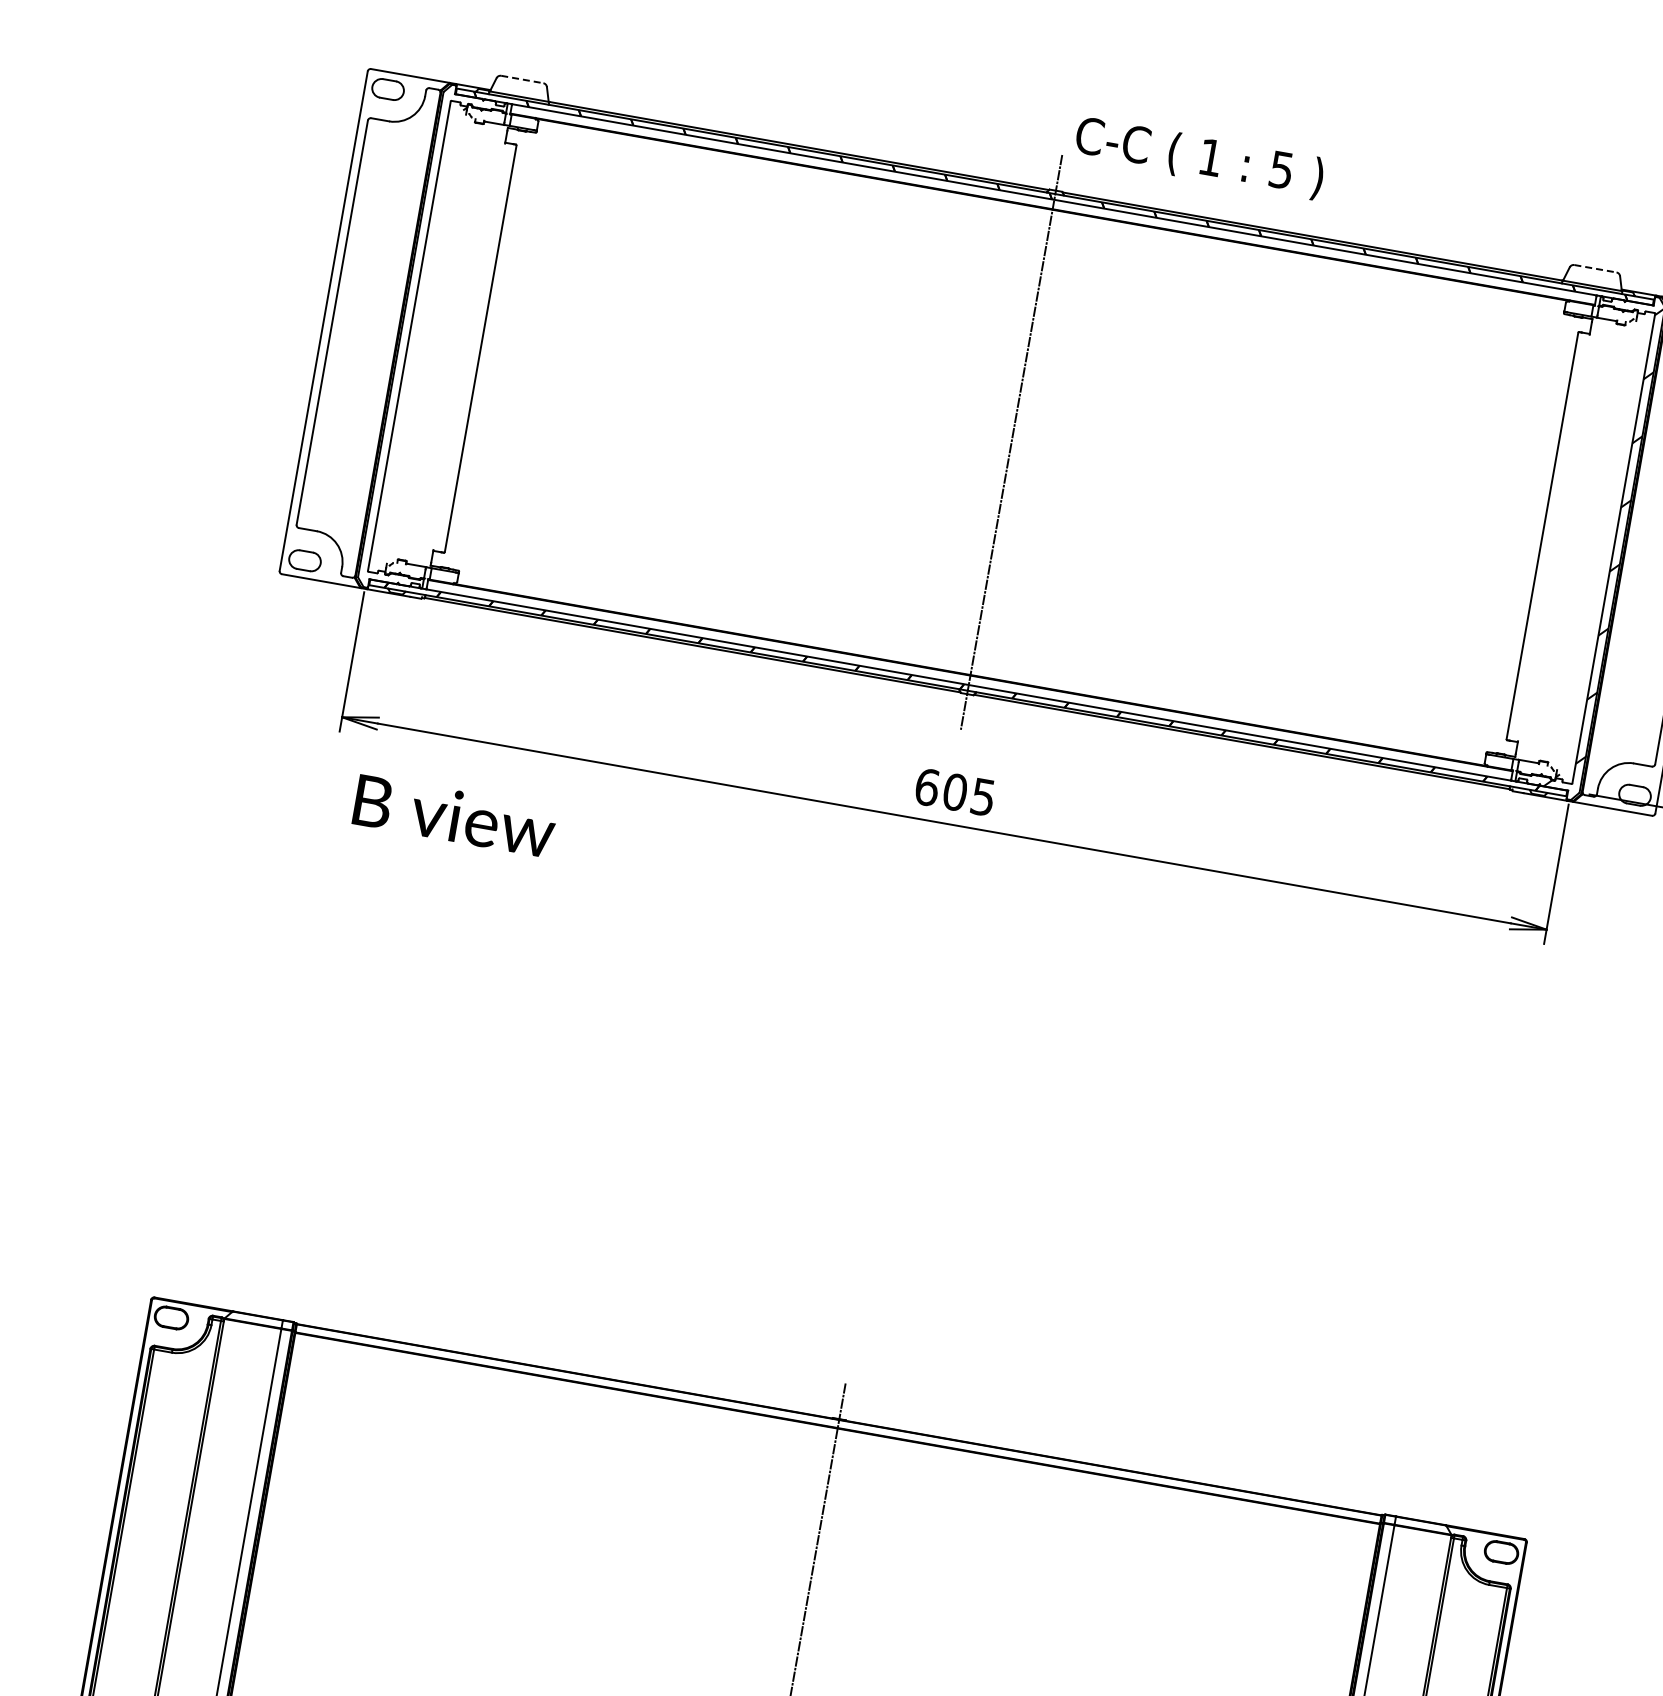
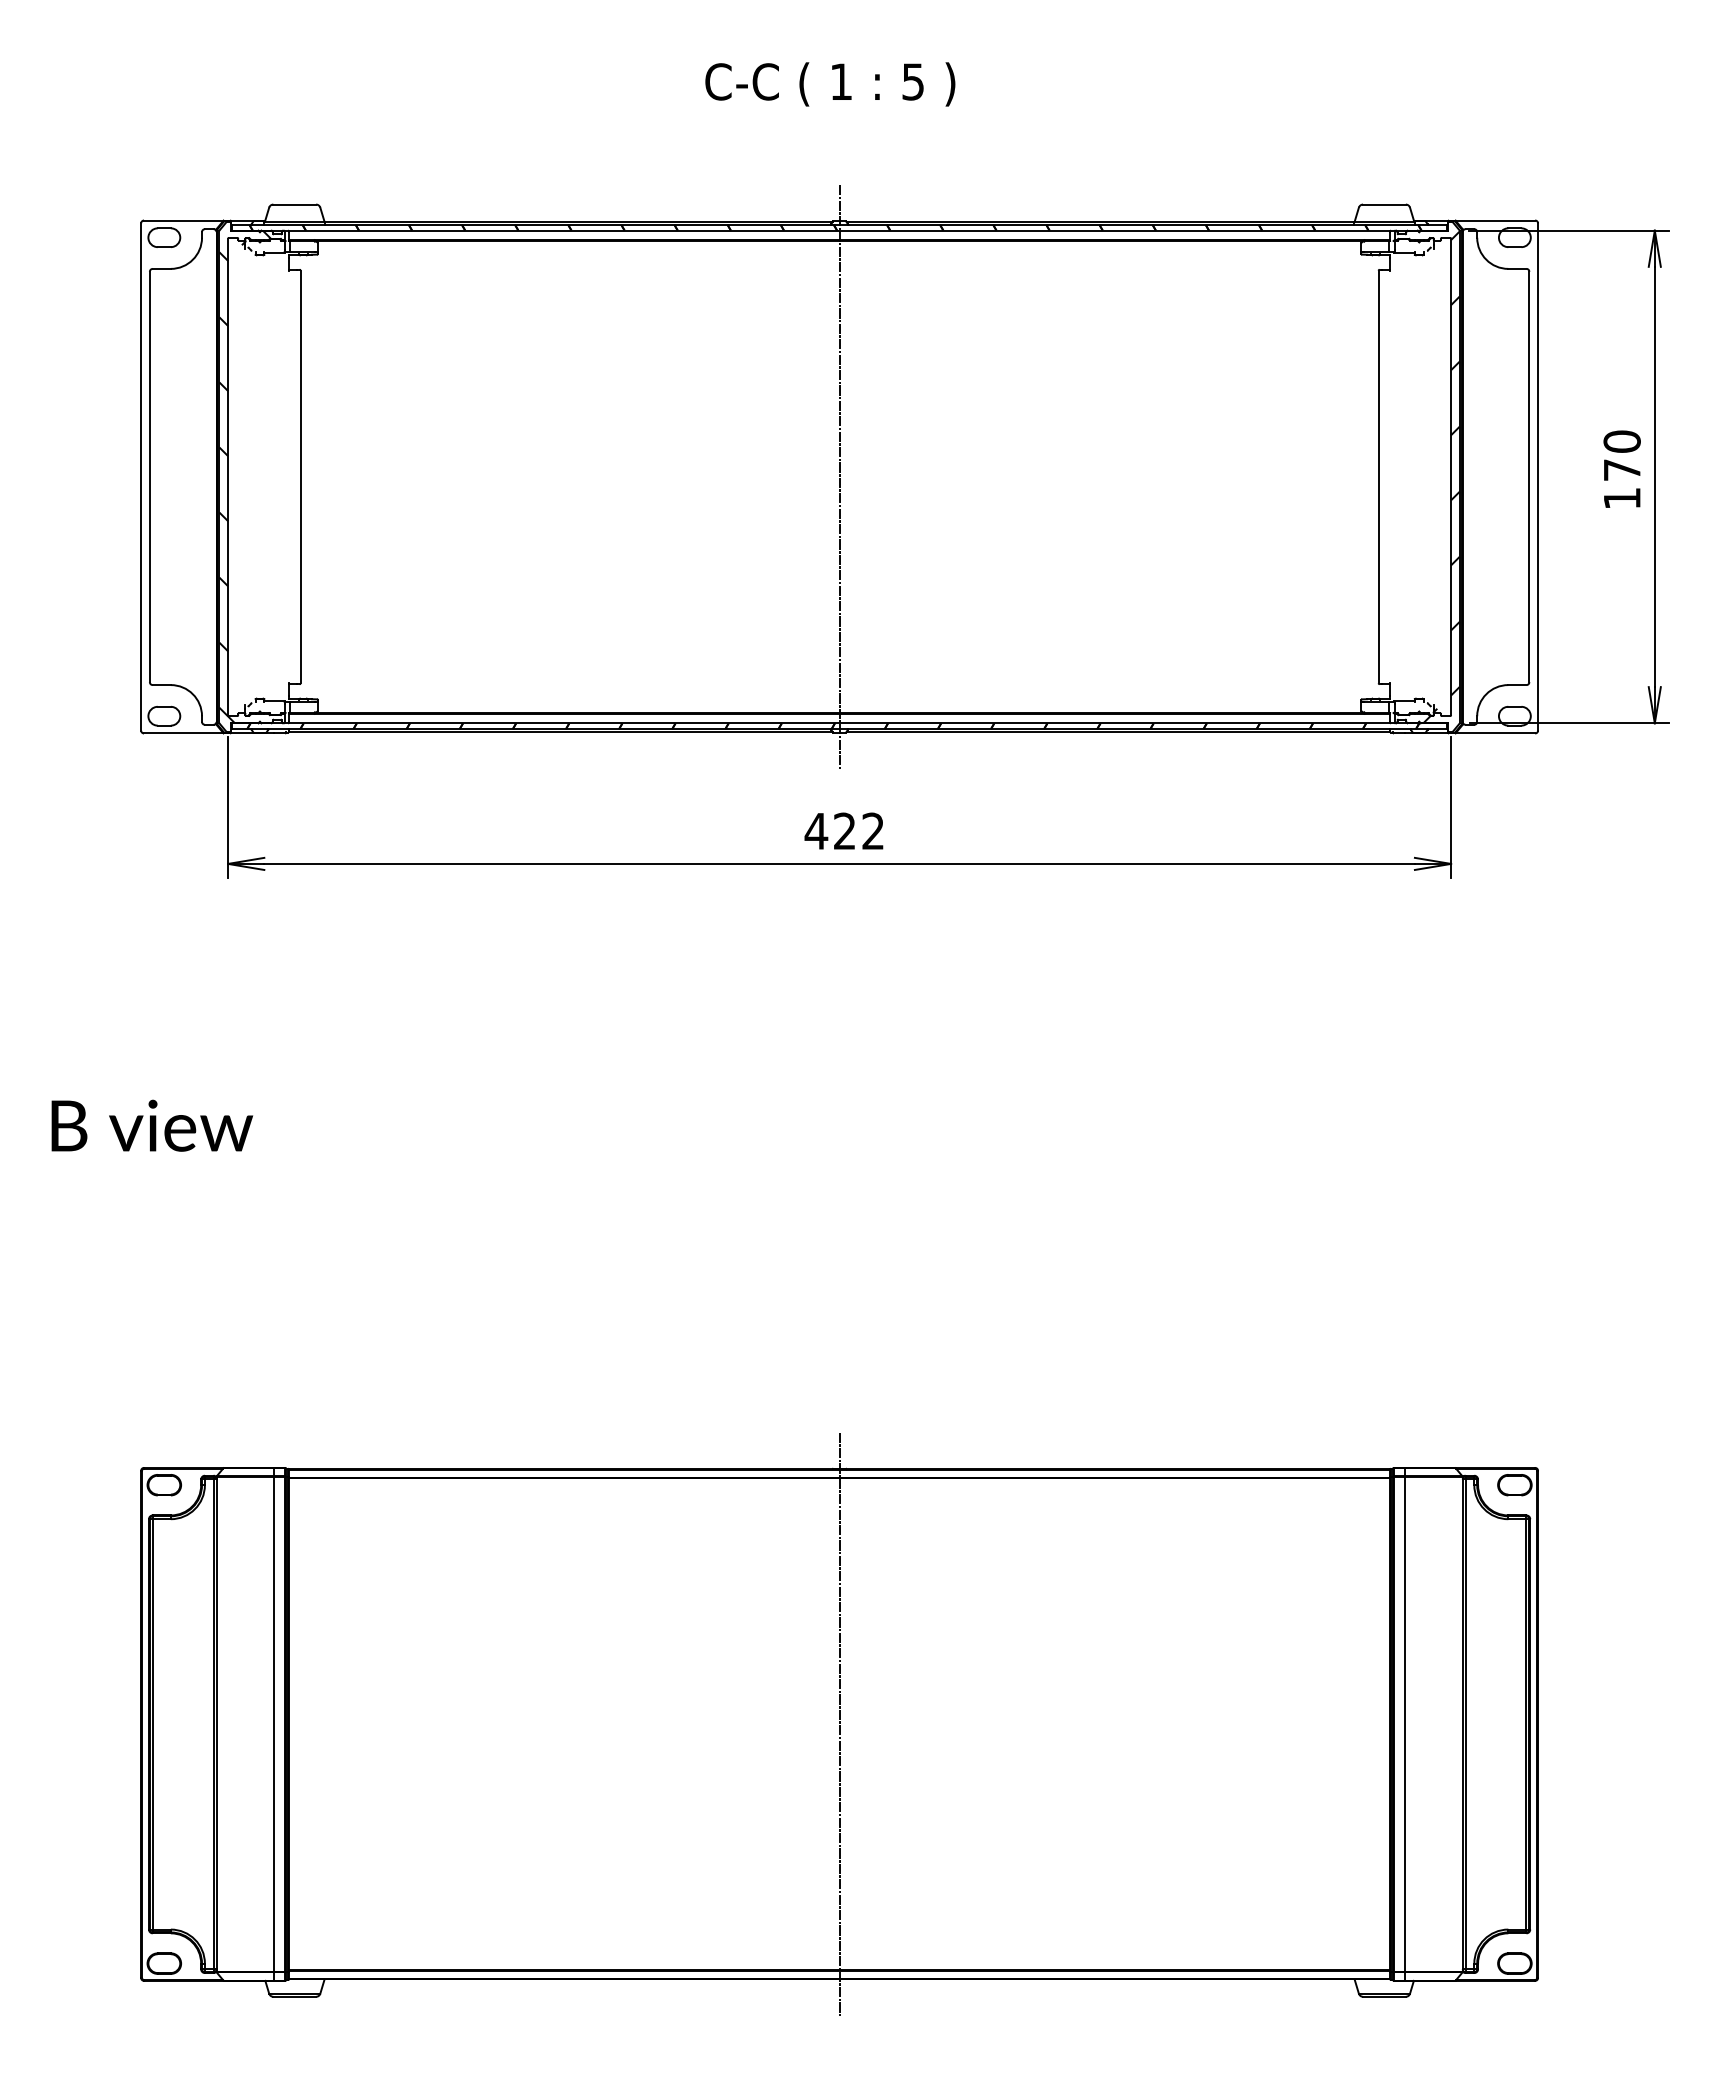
line: (523, 79) -> (295, 204), dashed -> solid
text: (1199, 158) -> (830, 84), moved
line: (1595, 268) -> (1384, 204), dashed -> solid
hatch: (425, 338) -> (244, 476), added
text: (953, 792) -> (843, 831), 605 -> 422
text: (455, 815) -> (152, 1125), moved

